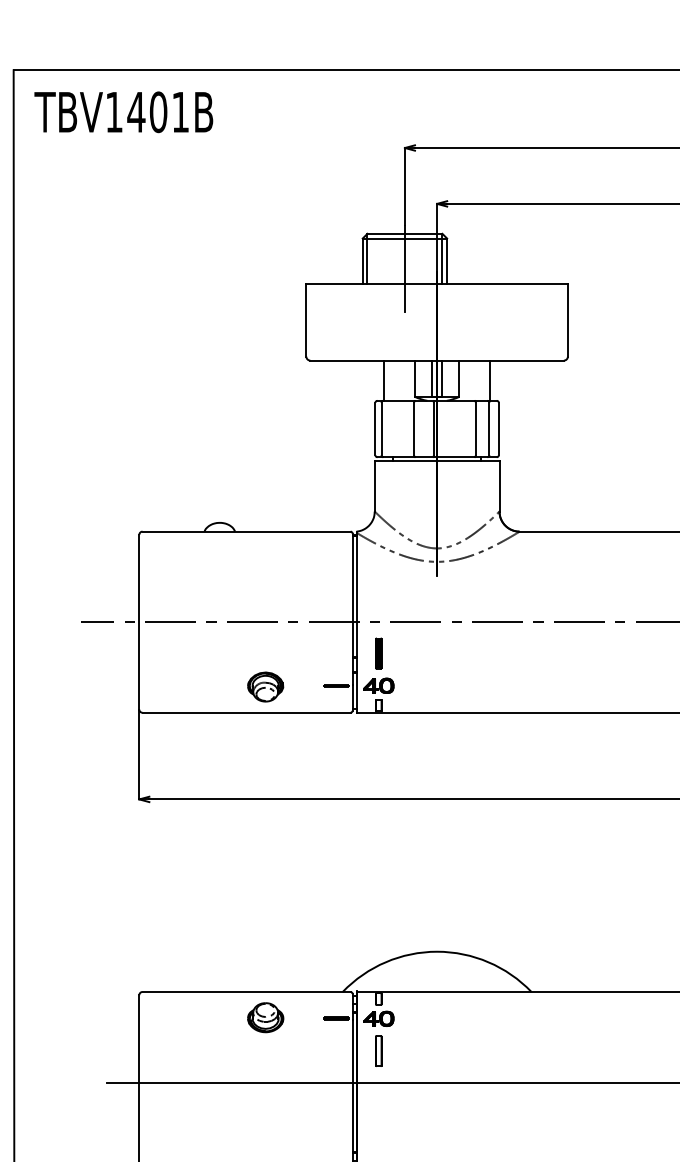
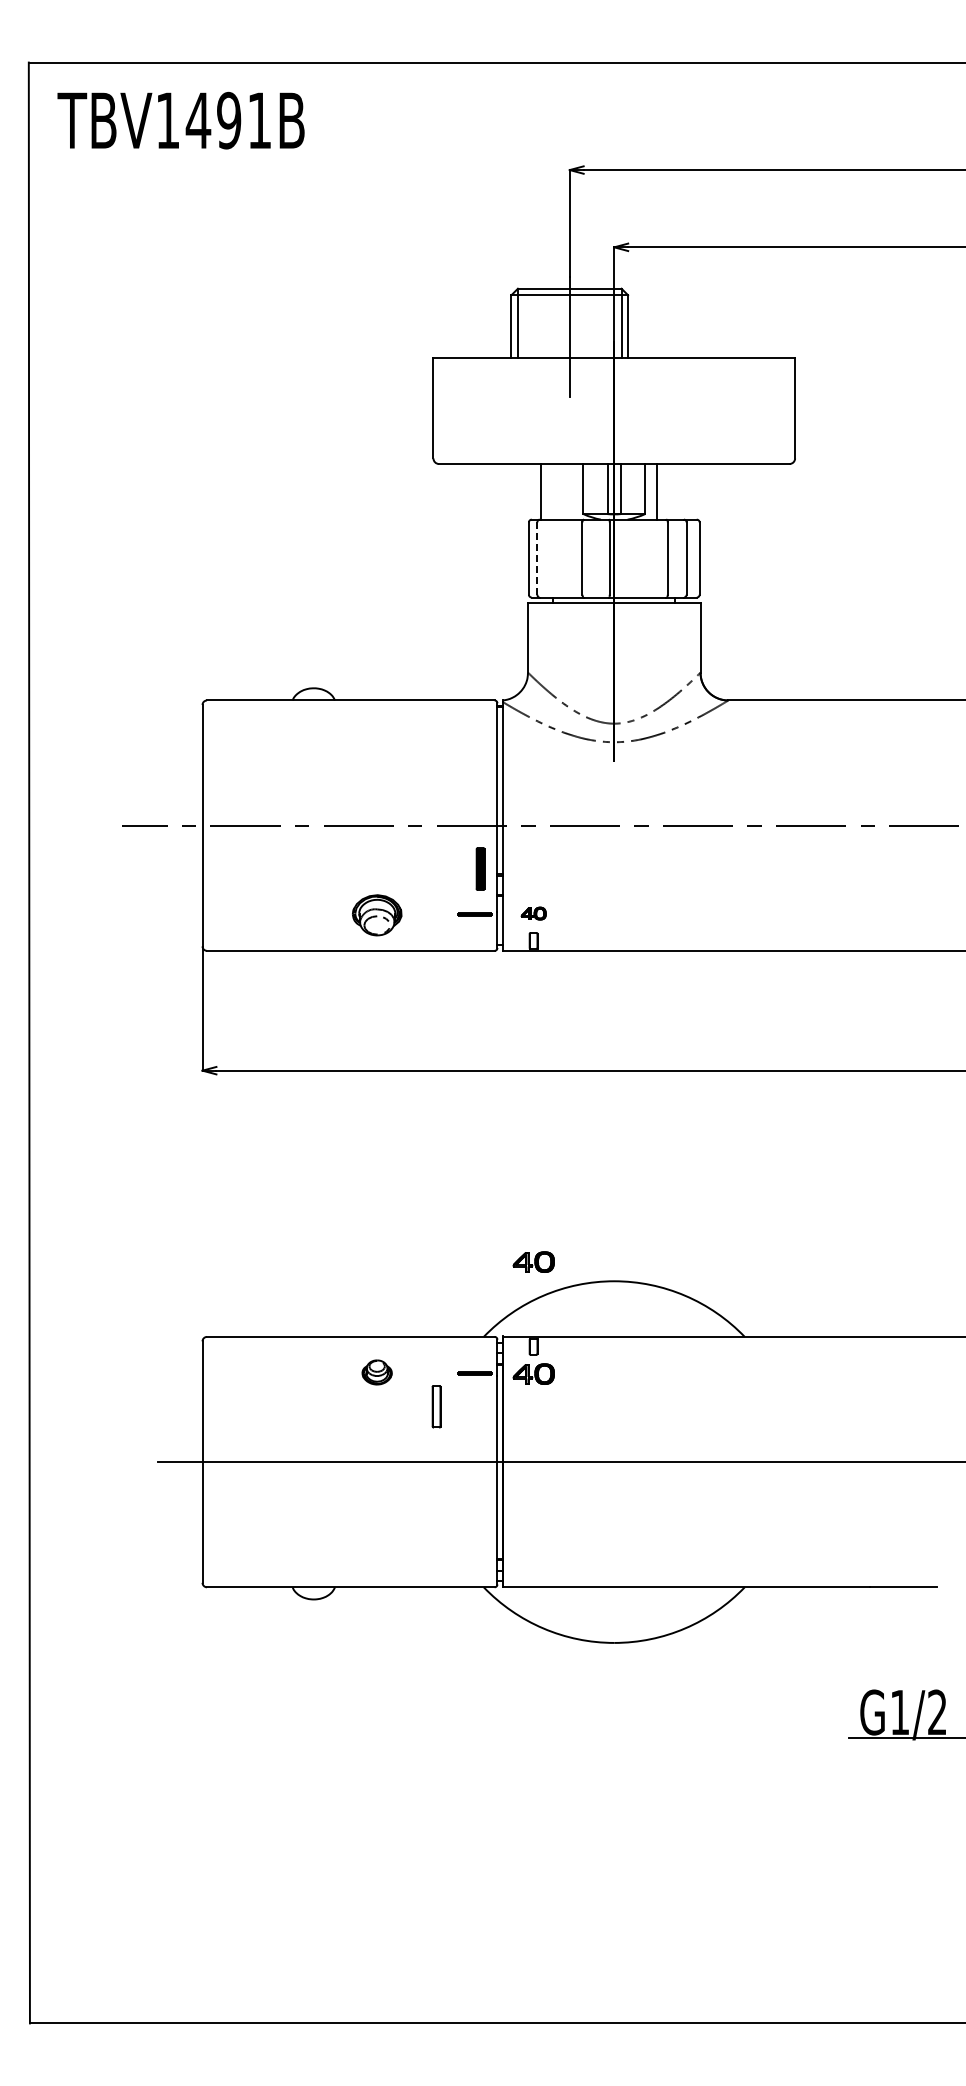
text: (158, 112) -> (229, 120), TBV1401B -> TBV1491B
line: (490, 380) -> (656, 491), moved
line: (381, 428) -> (537, 558), solid -> dashed
part: (378, 653) -> (480, 868), moved
part: (378, 685) -> (533, 913), size x0.6
part: (378, 937) -> (533, 1261), added
part: (265, 1017) -> (376, 1372), size x0.6
part: (378, 1051) -> (436, 1406), moved

